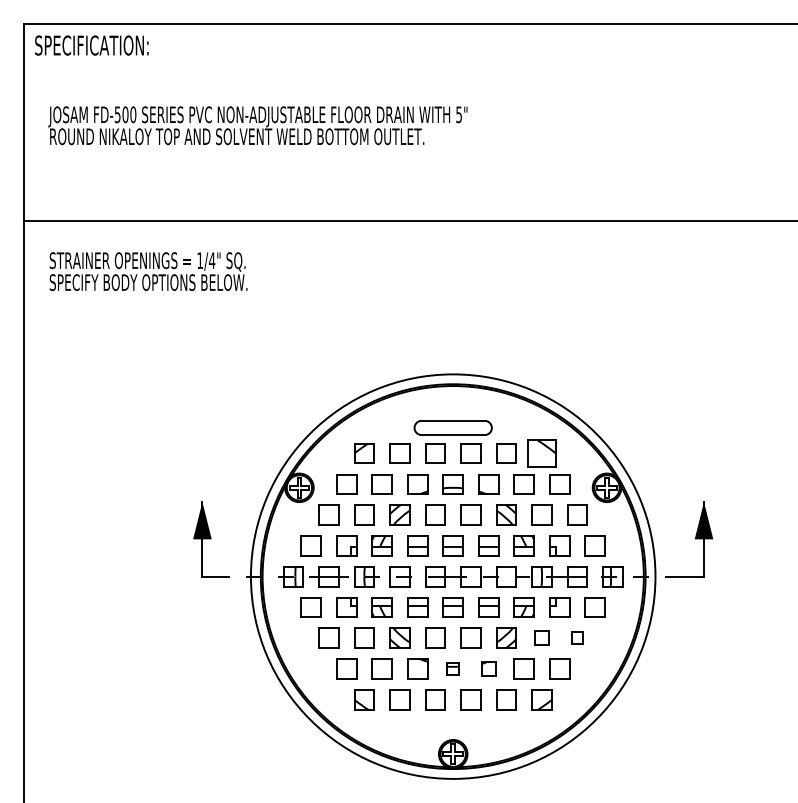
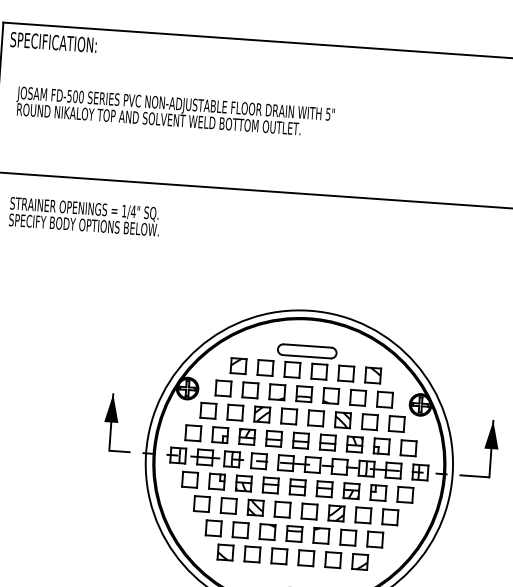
part: (541, 453) -> (372, 375), size x0.71
part: (541, 637) -> (363, 514), size x1.43
part: (577, 637) -> (390, 516), size x1.67
part: (452, 668) -> (293, 533), size x1.67
part: (488, 668) -> (321, 535), size x1.43

